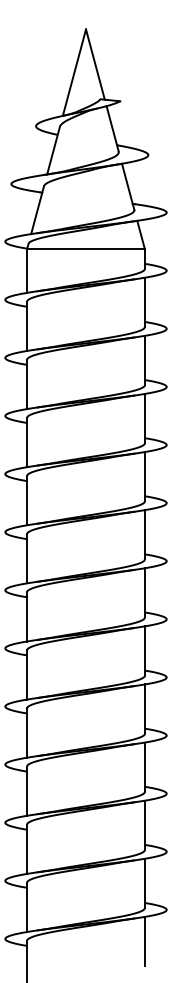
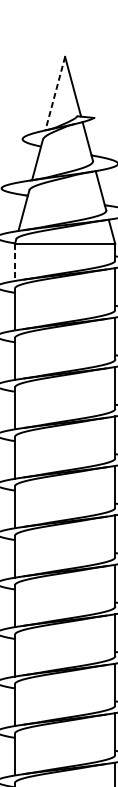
line: (74, 72) -> (55, 93), solid -> dashed
line: (27, 271) -> (15, 262), solid -> dashed

